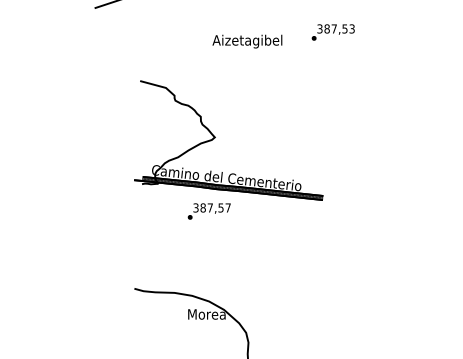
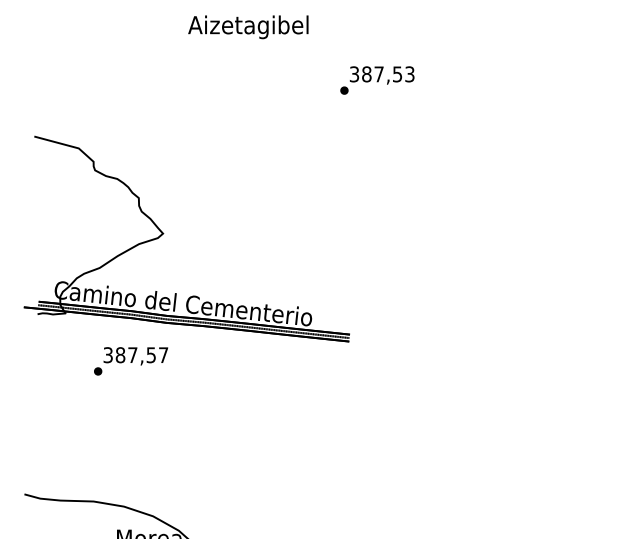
text: (332, 32) -> (376, 80), moved
text: (247, 41) -> (248, 27), moved
text: (208, 211) -> (129, 361), moved

